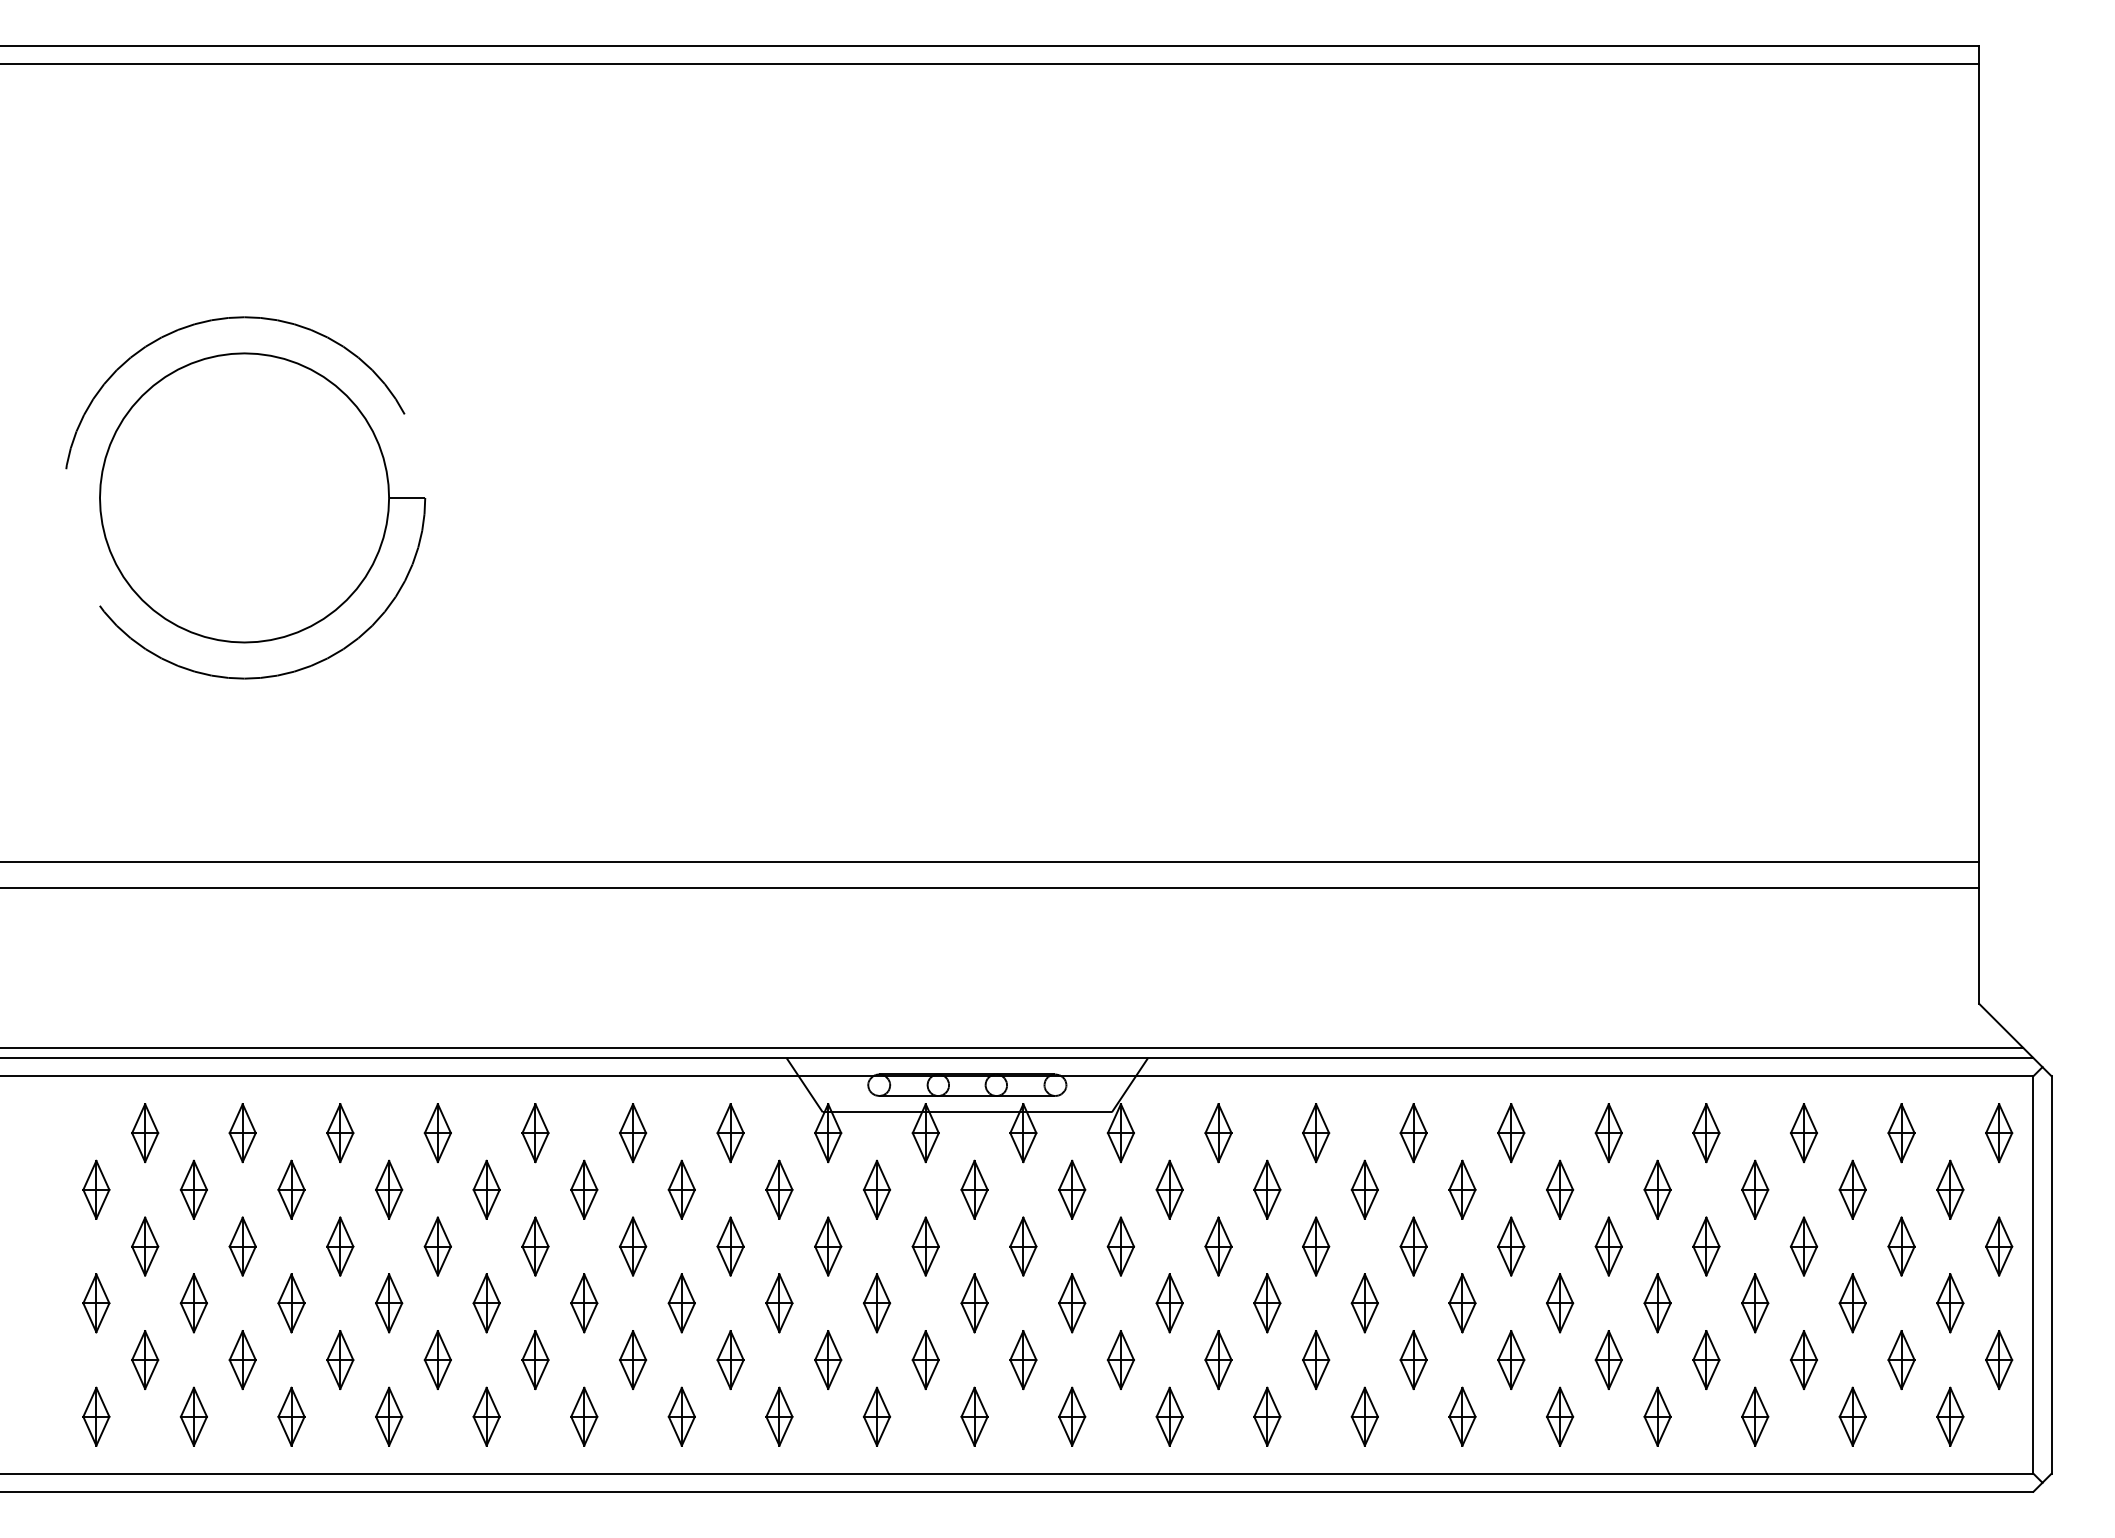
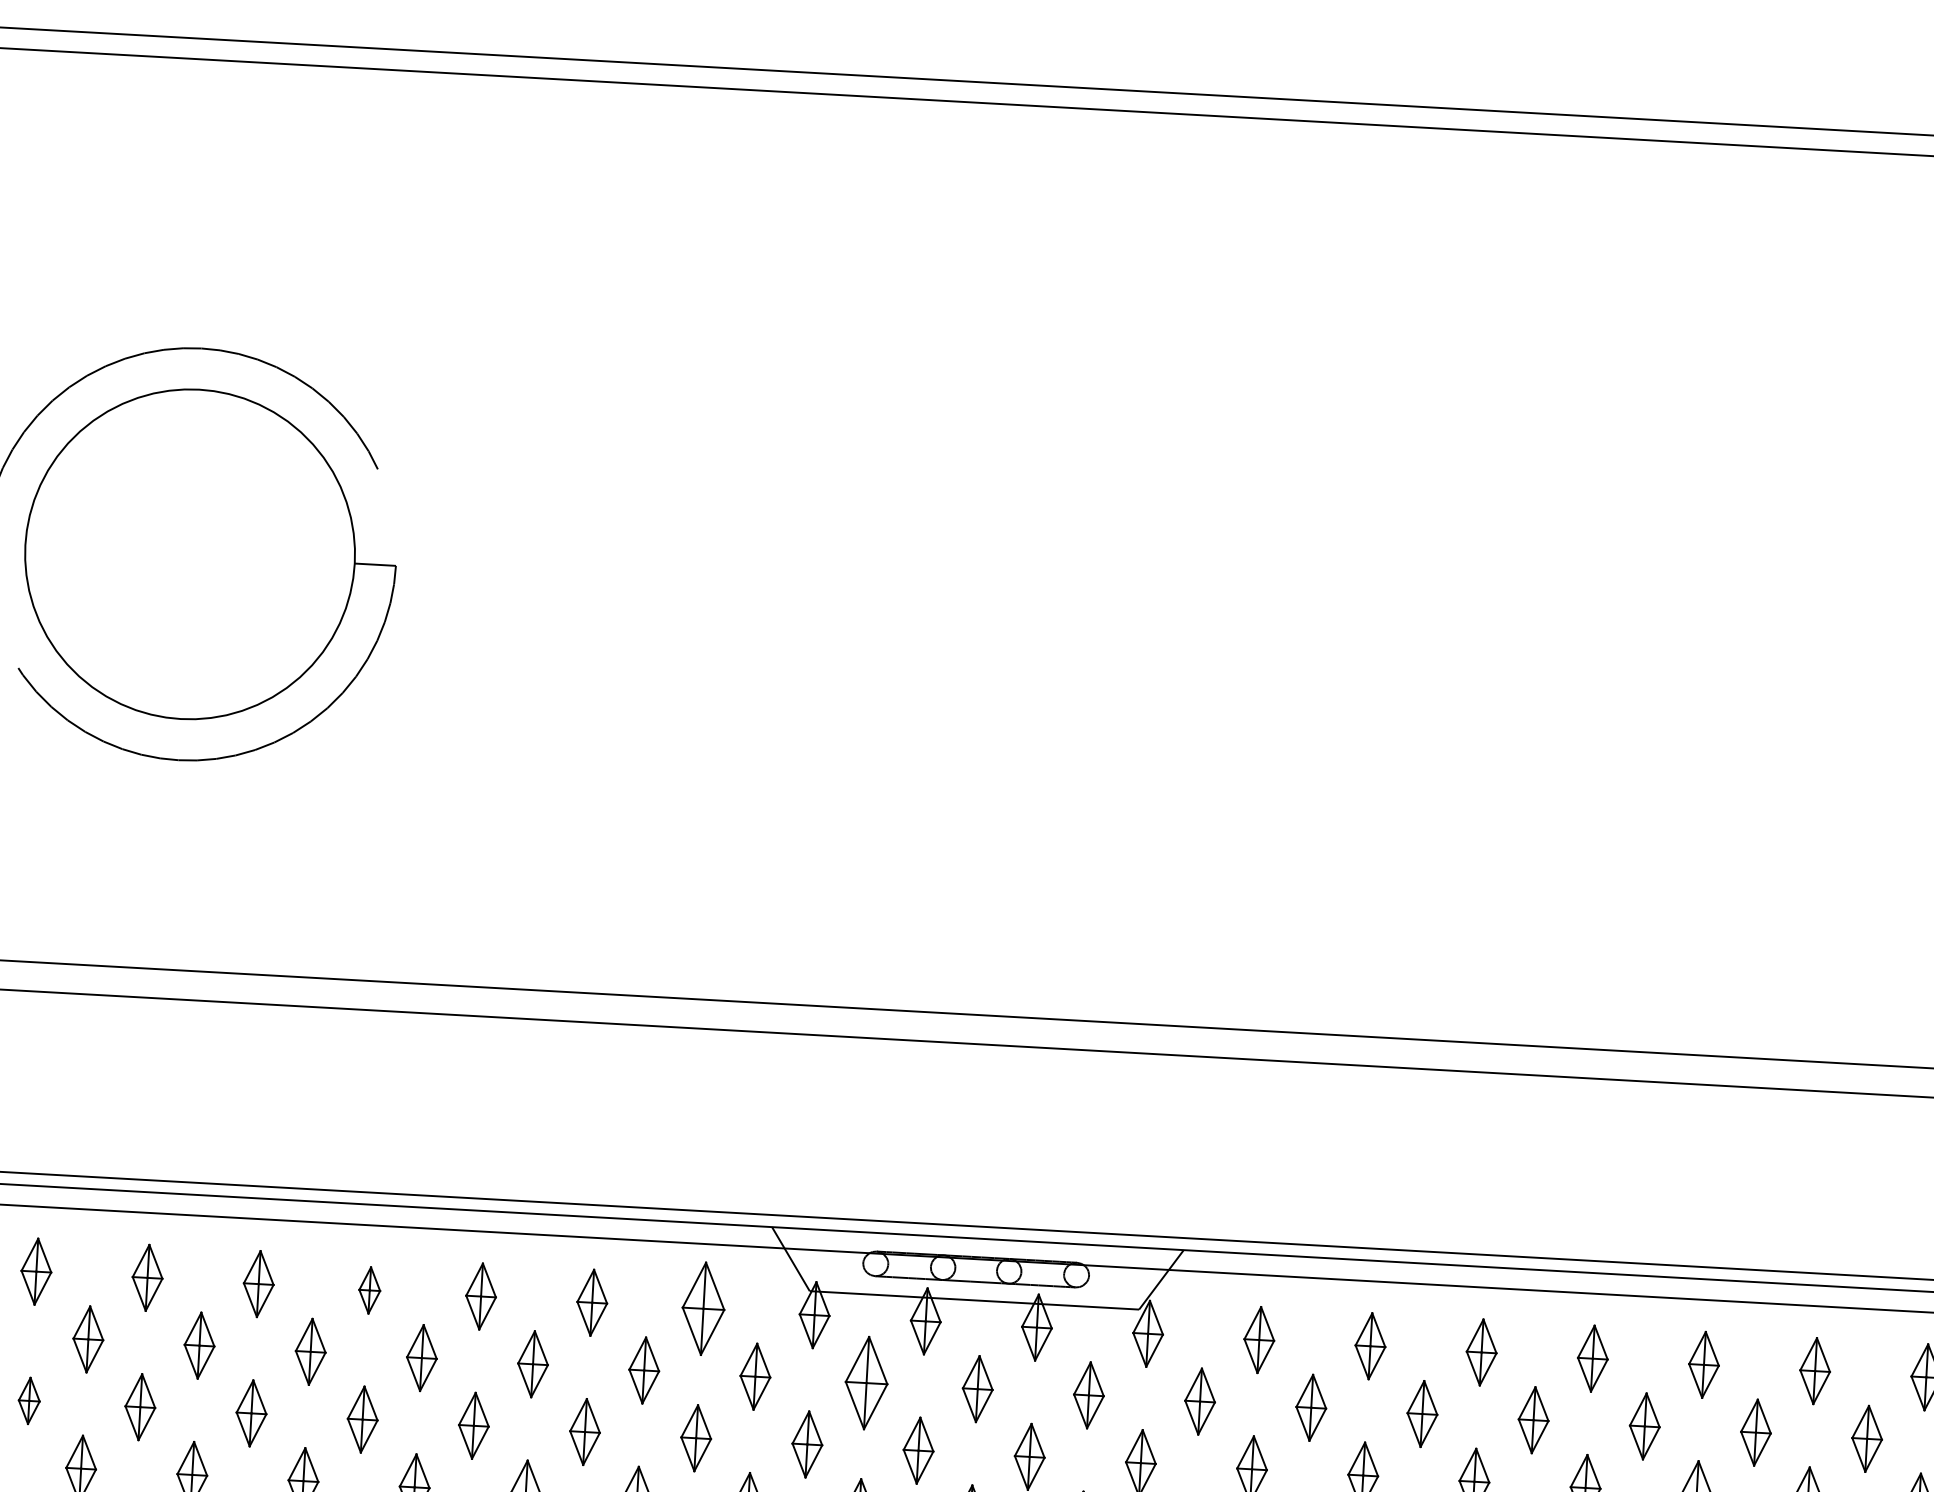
part: (437, 1133) -> (369, 1290), size x0.7
part: (730, 1133) -> (703, 1309), size x1.4
part: (876, 1189) -> (866, 1382), size x1.4
part: (145, 1246) -> (29, 1400), size x0.7

